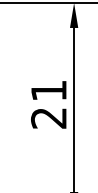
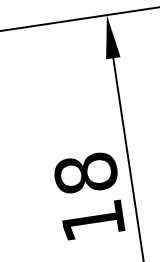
text: (48, 104) -> (88, 197), 21 -> 18

